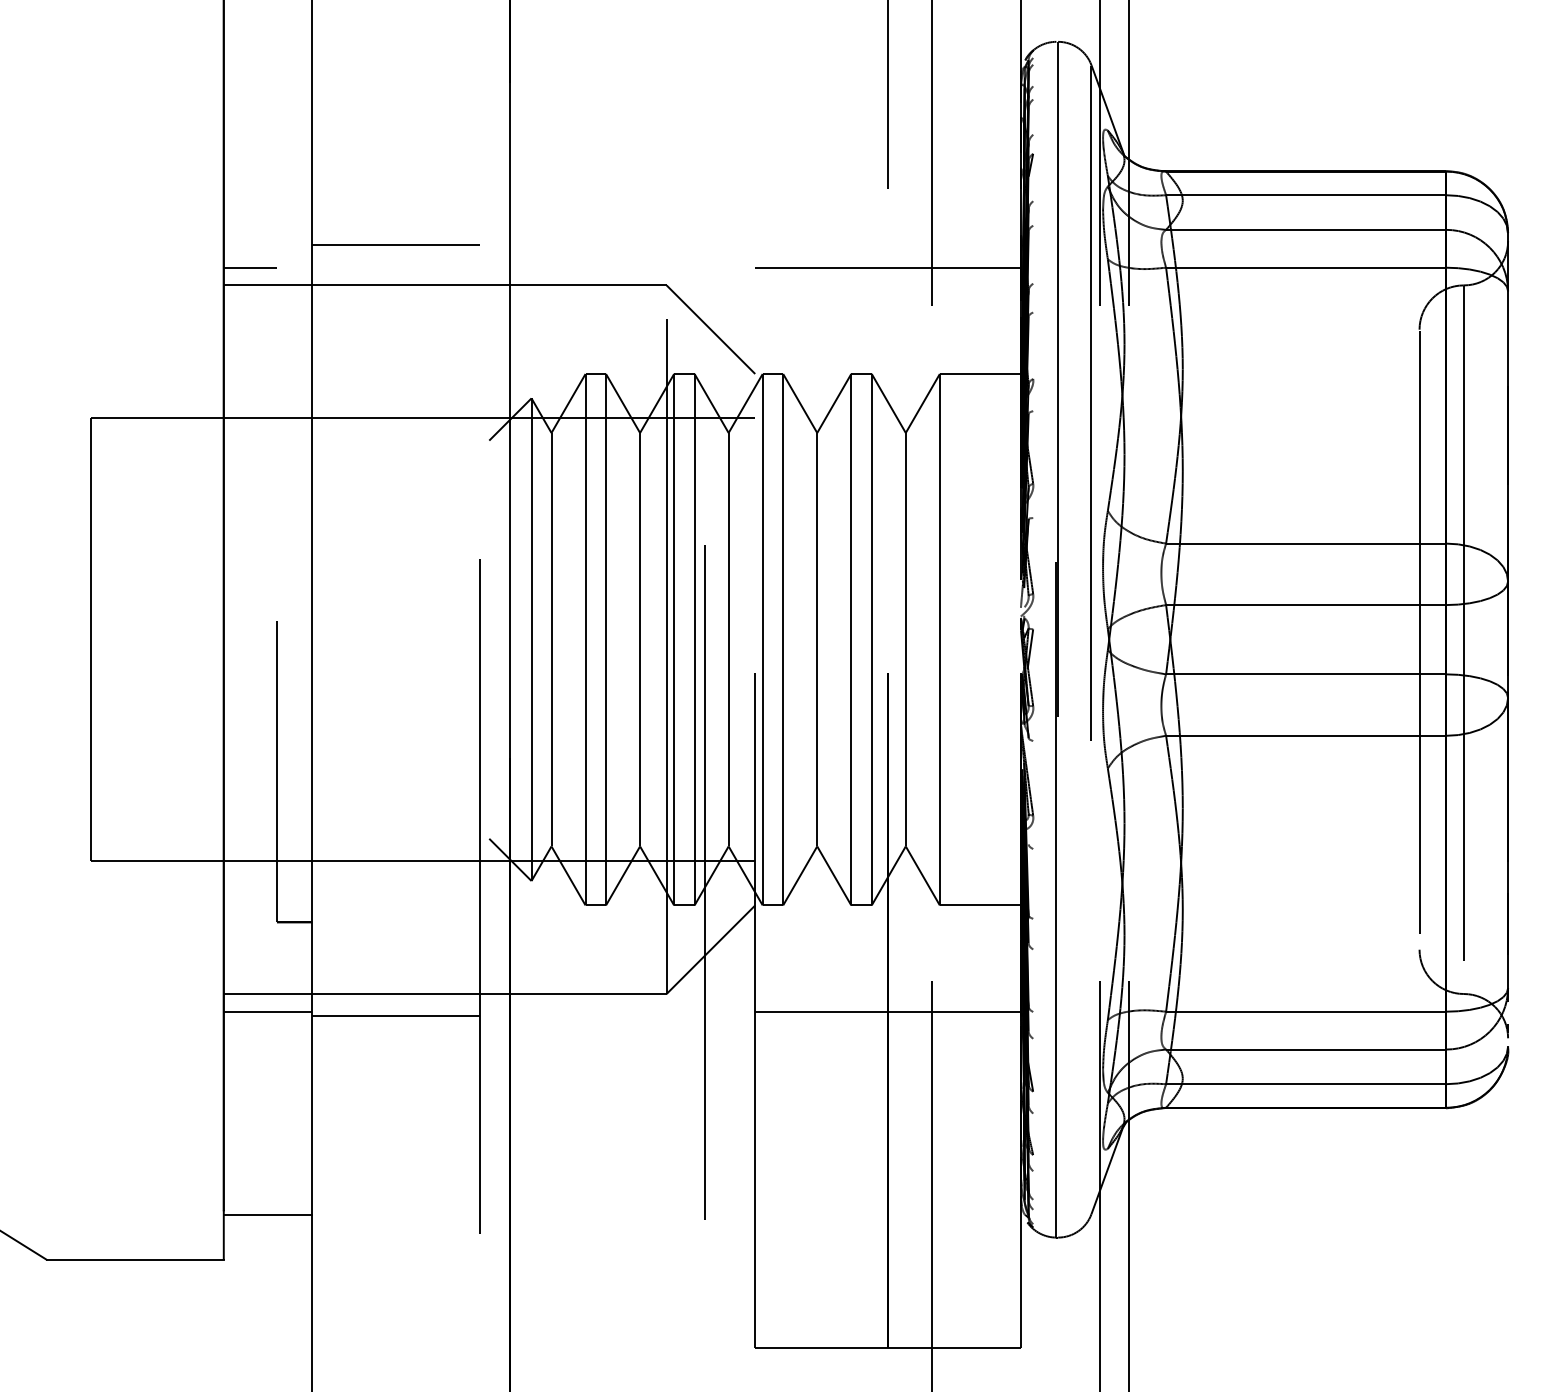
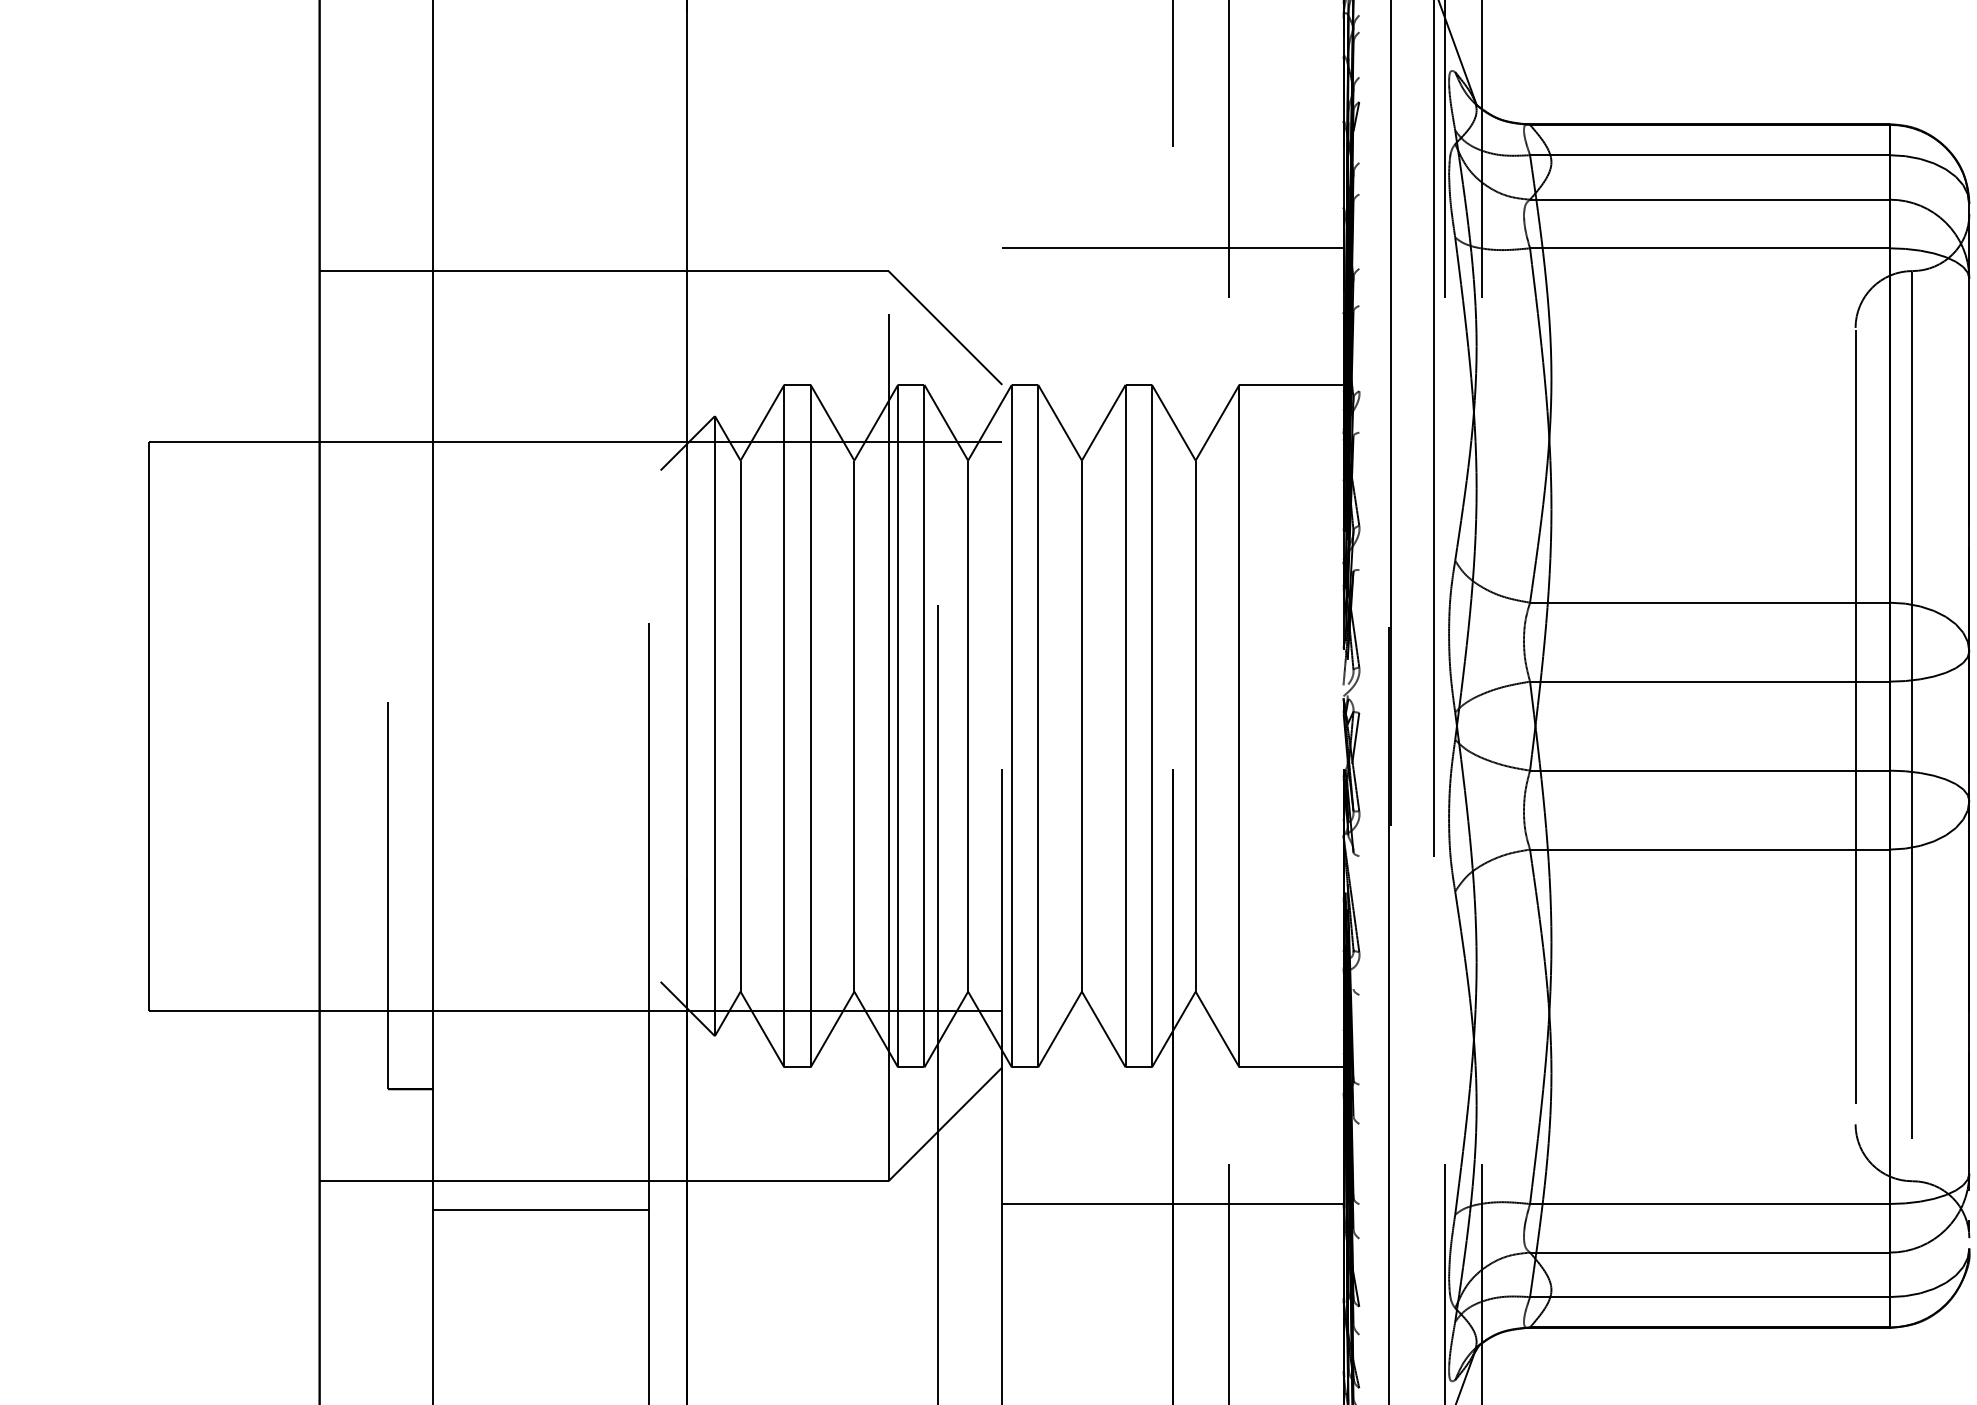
line: (396, 244) -> (541, 218), removed
line: (249, 267) -> (352, 248), removed
line: (267, 1011) -> (375, 1203), removed

